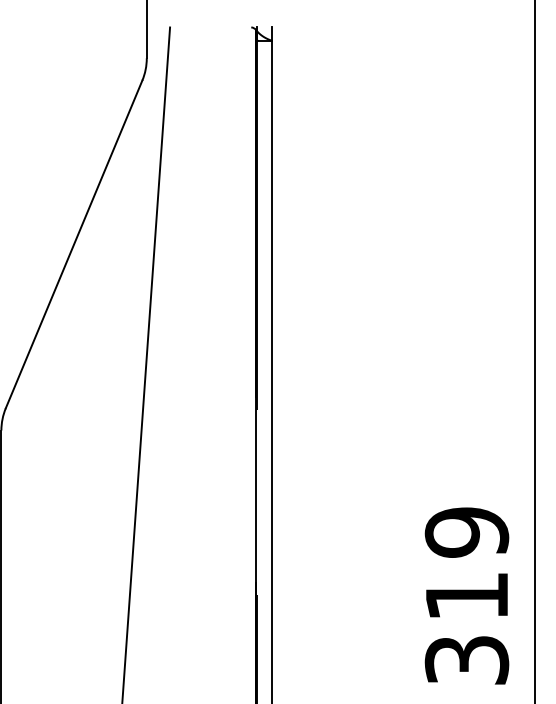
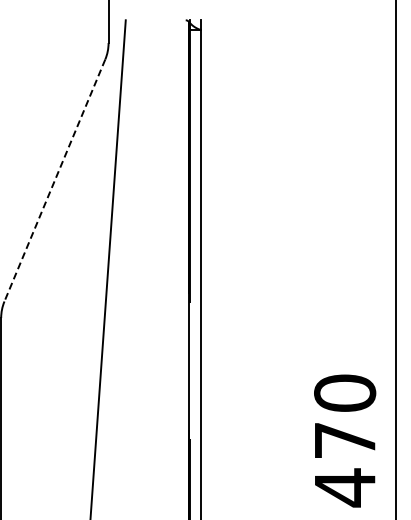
line: (73, 245) -> (54, 181), solid -> dashed
text: (467, 596) -> (345, 440), 319 -> 470

